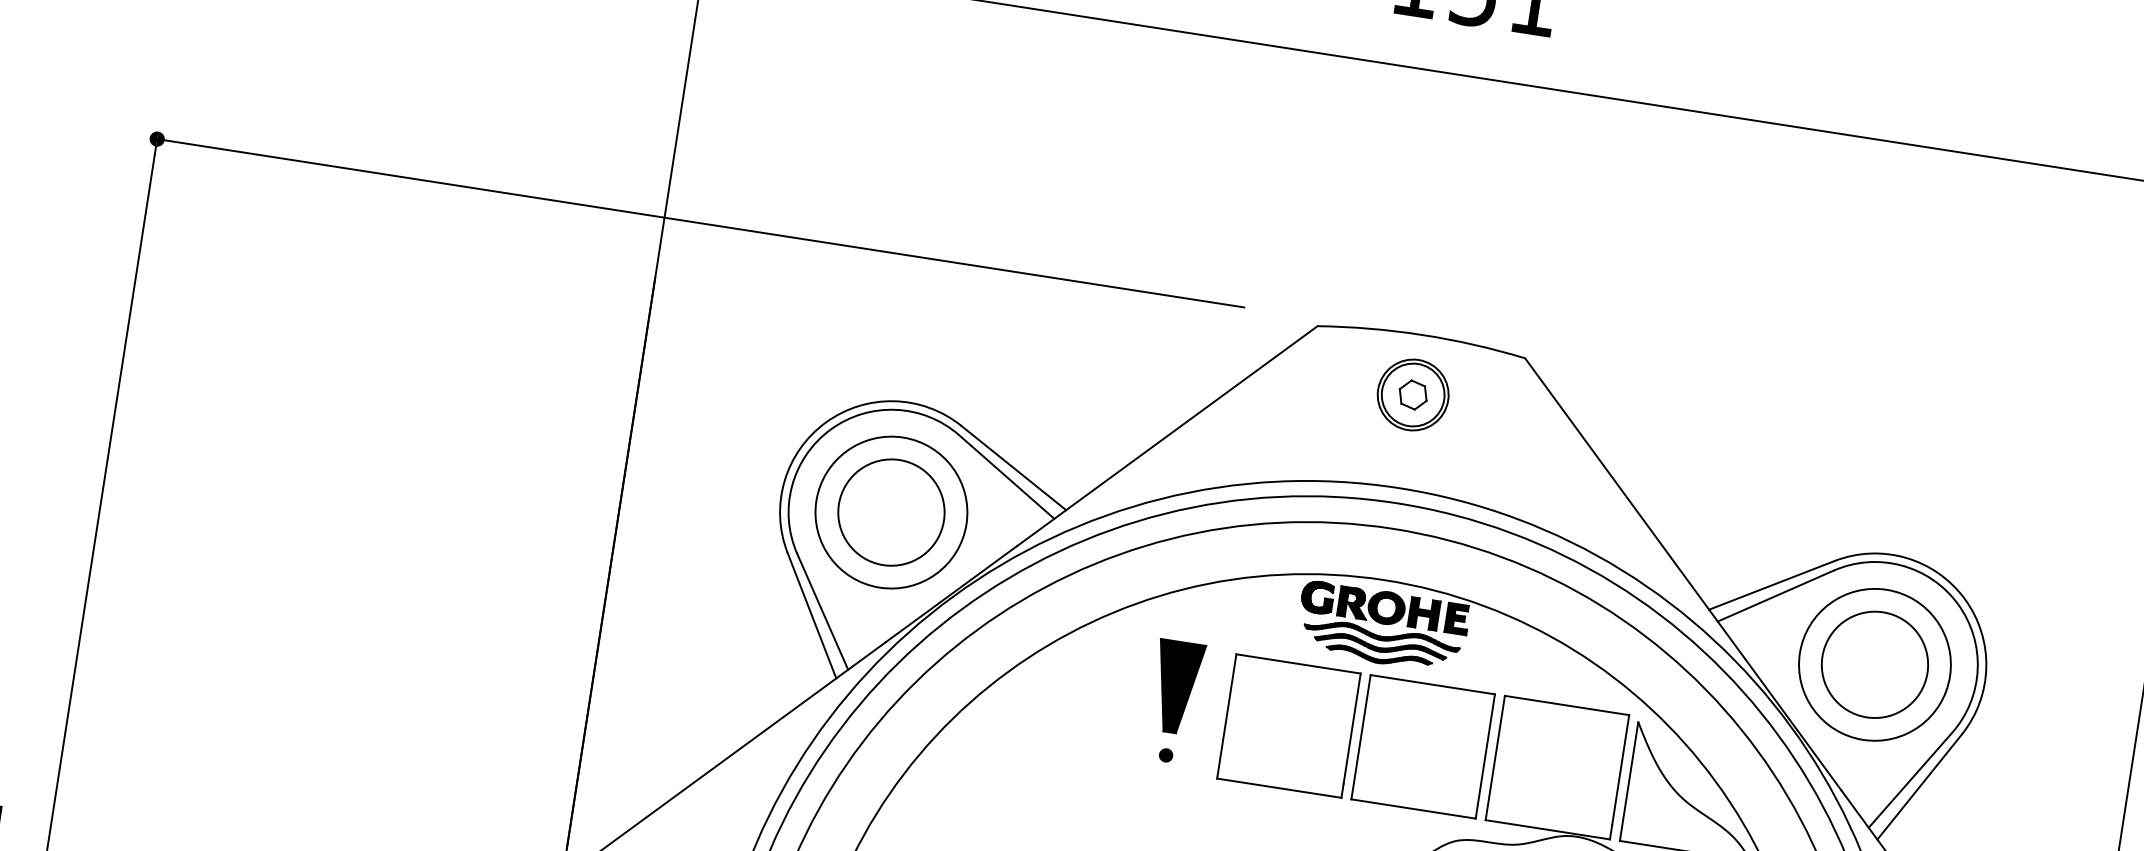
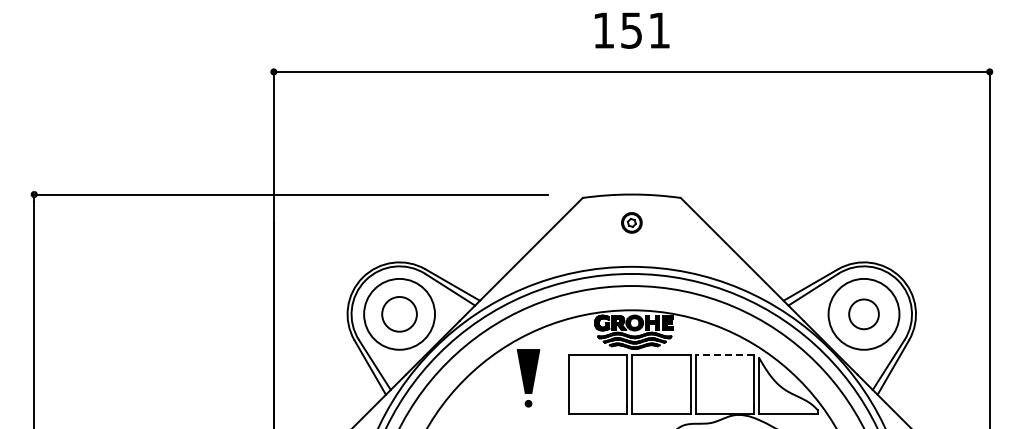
part: (1412, 394) -> (631, 222), size x0.6
circle: (891, 512) -> (399, 314), size x0.7
circle: (1873, 664) -> (863, 314), size x0.6
part: (1174, 701) -> (528, 378), moved
line: (1566, 706) -> (724, 355), solid -> dashed

